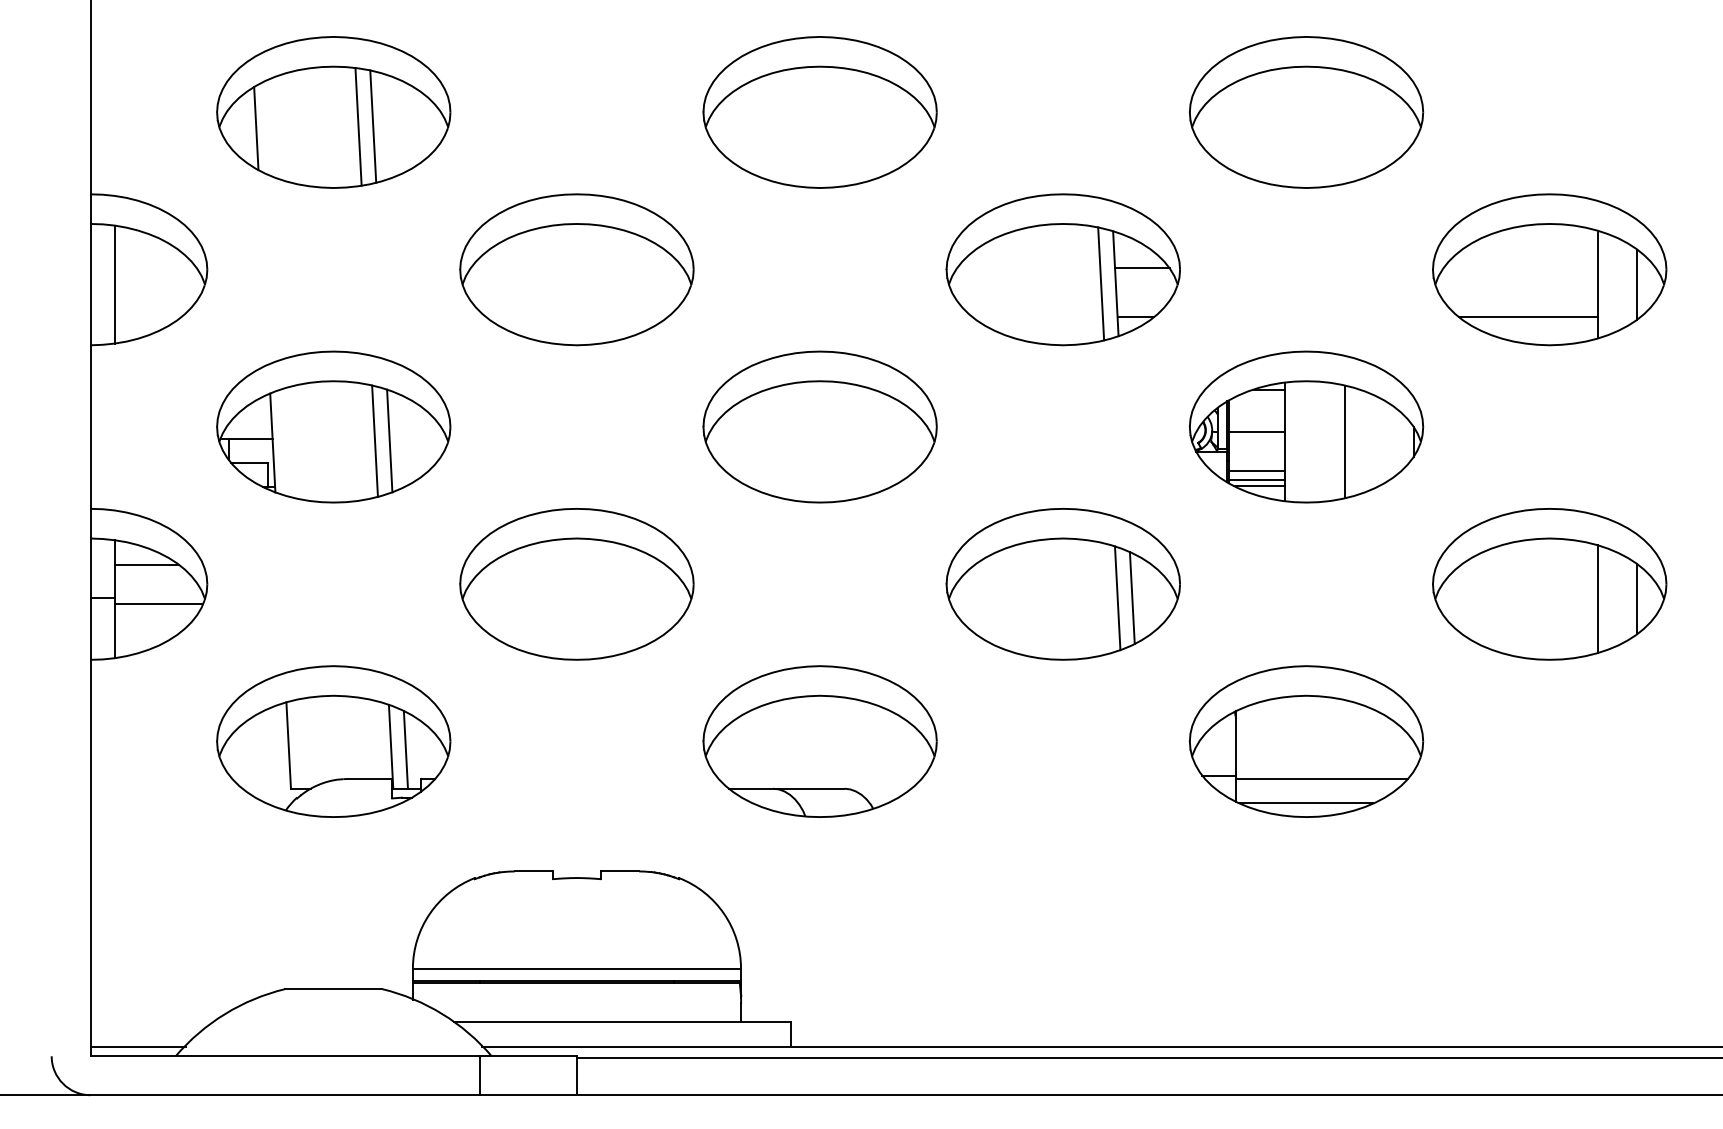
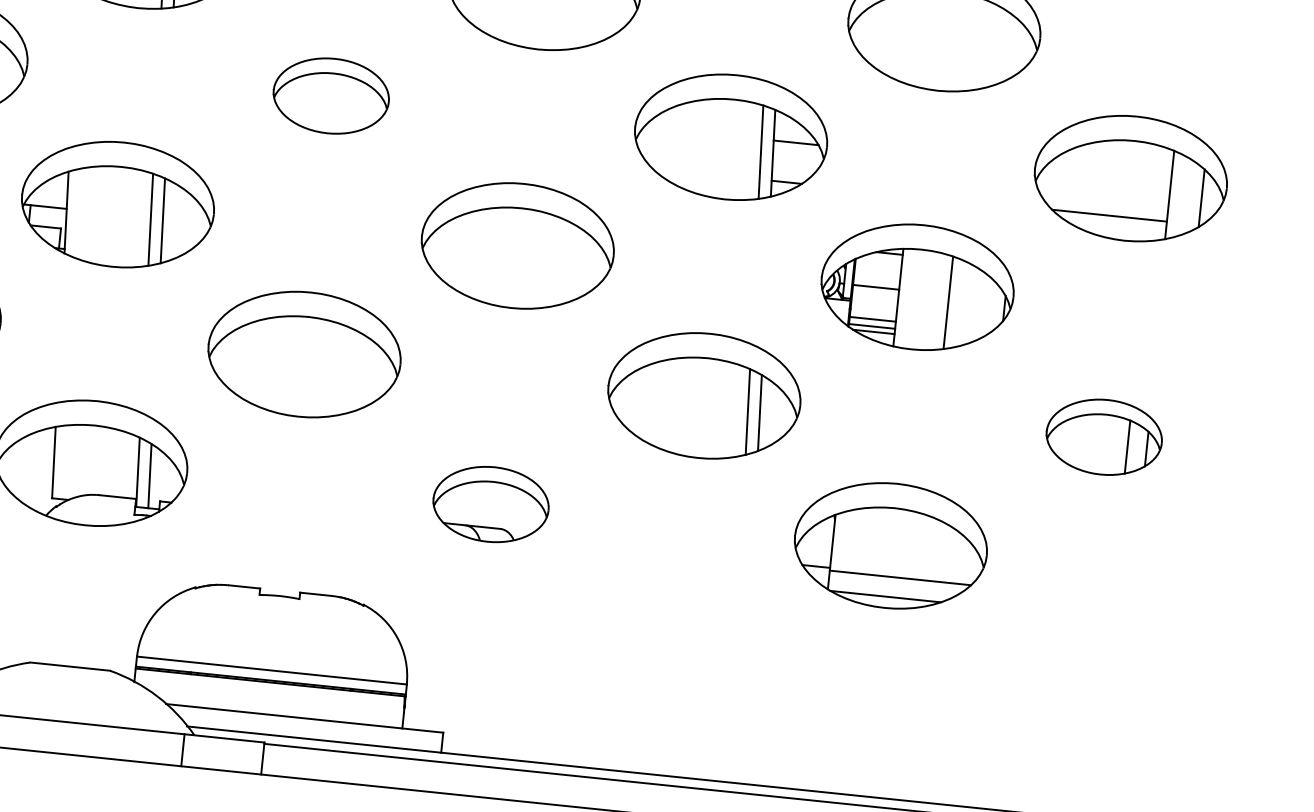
part: (576, 269) -> (330, 95), size x0.6
part: (1549, 584) -> (1104, 437), size x0.6
part: (819, 741) -> (490, 504), size x0.6

